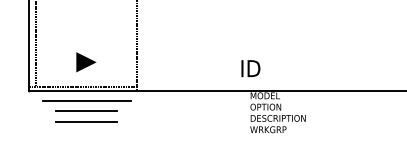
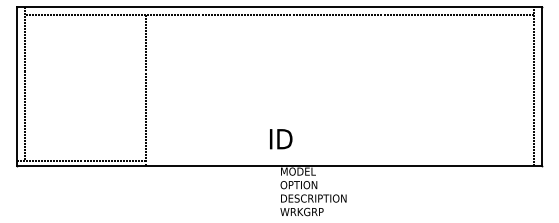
line: (85, 62) -> (84, 131), removed
line: (85, 101) -> (84, 178), removed
line: (85, 111) -> (84, 190), removed
line: (85, 121) -> (84, 202), removed

